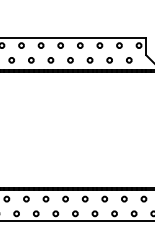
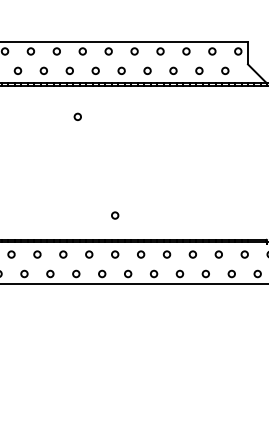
circle: (17, 94) -> (77, 116), added
circle: (46, 169) -> (115, 215), added

